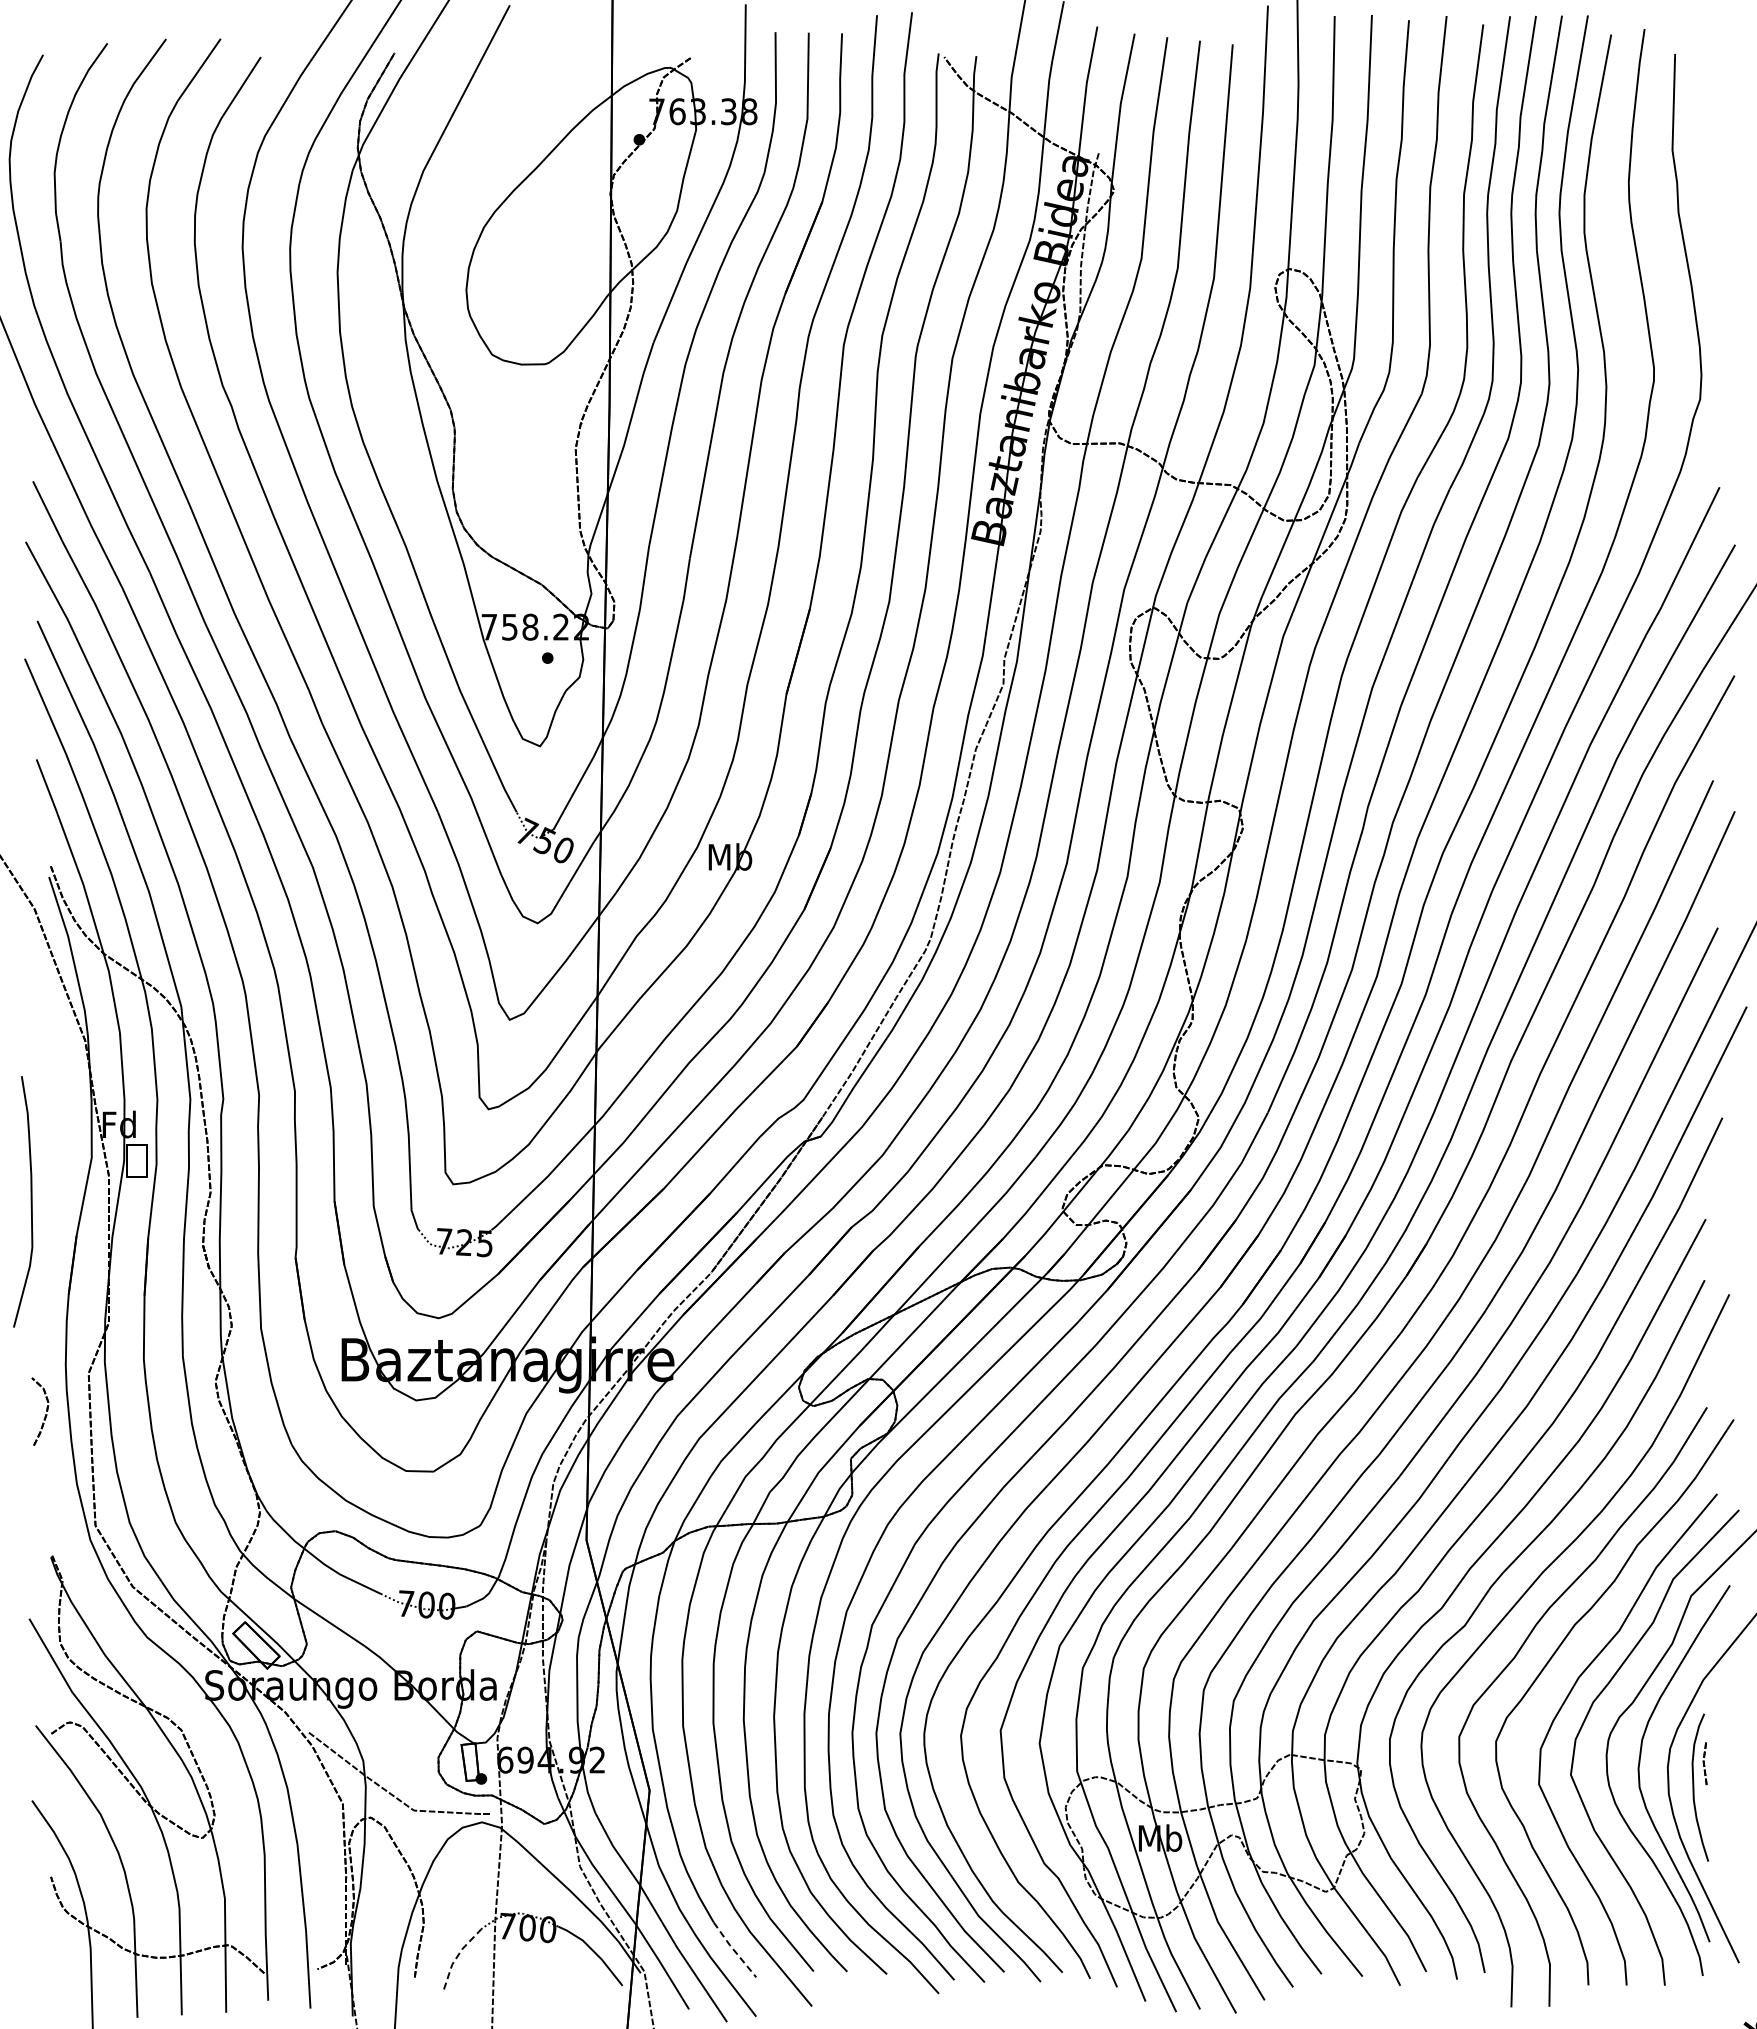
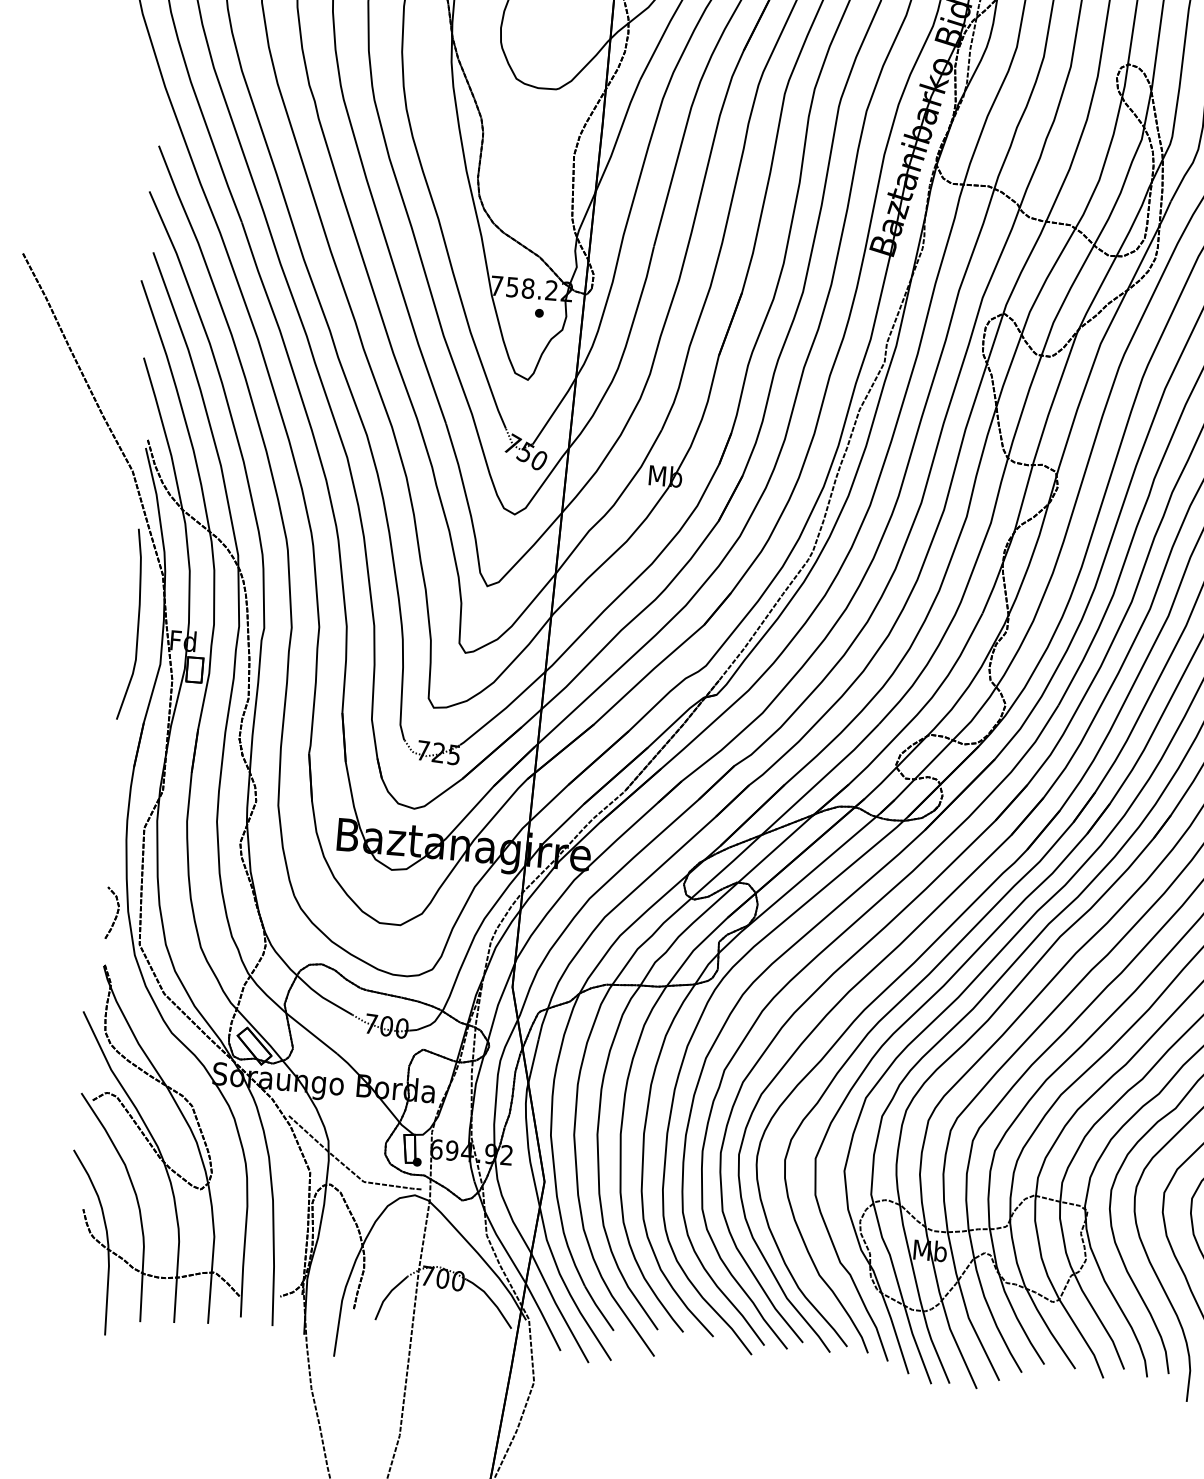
curve: (30, 1201) -> (137, 624), moved
part: (40, 1411) -> (112, 913), moved
line: (734, 1950) -> (598, 1308), dashed -> solid
line: (457, 1956) -> (387, 1295), dashed -> solid

